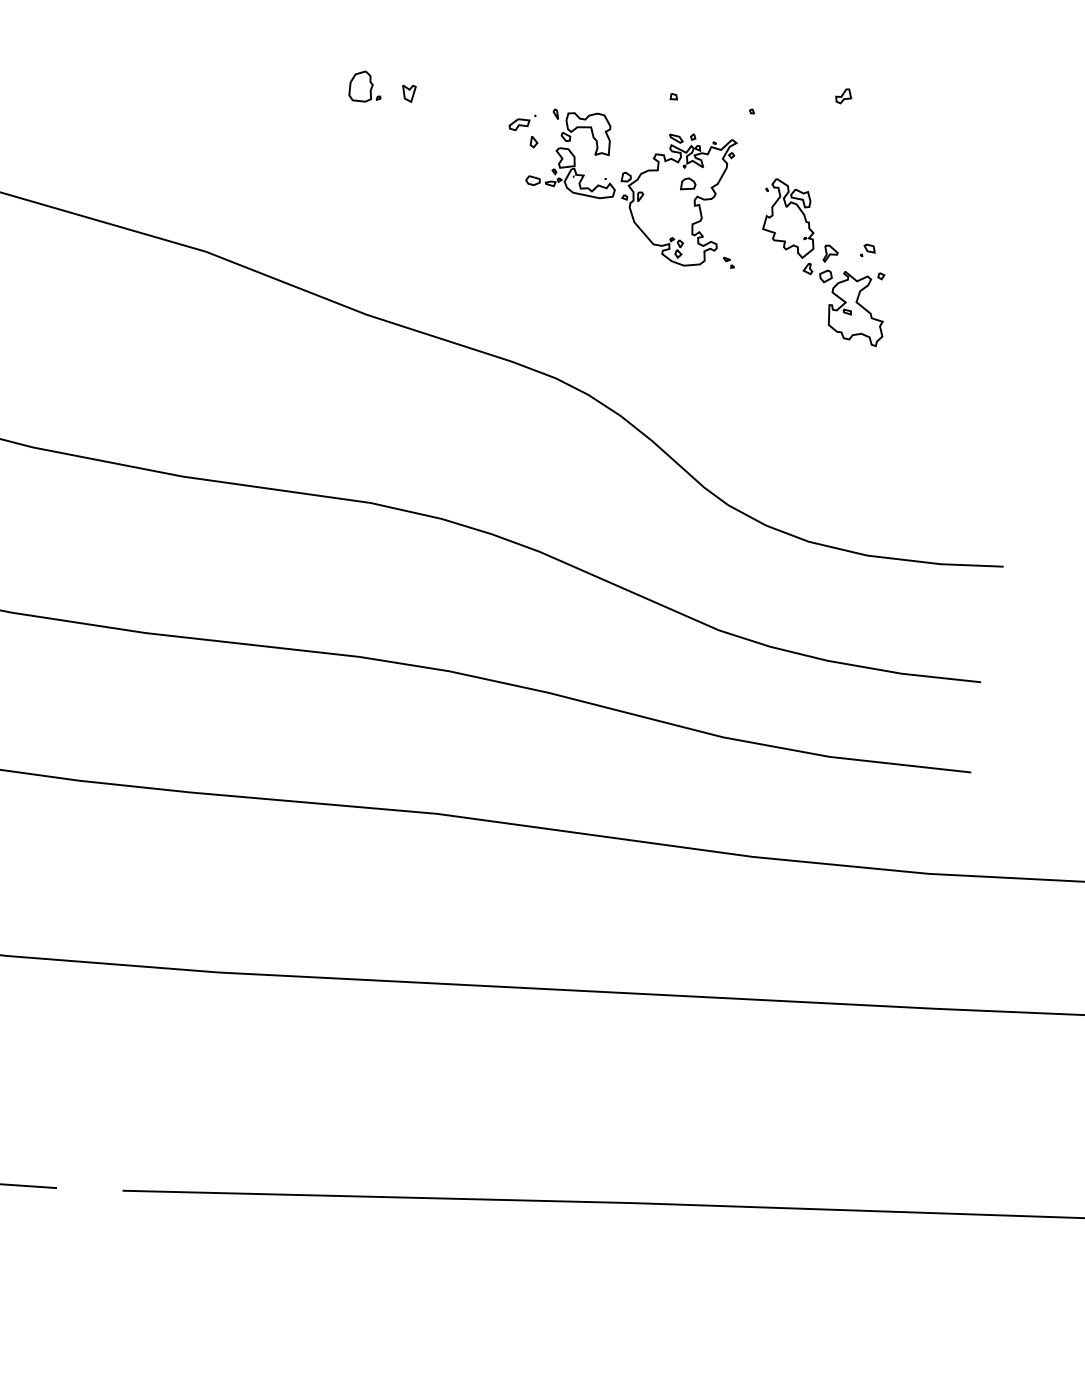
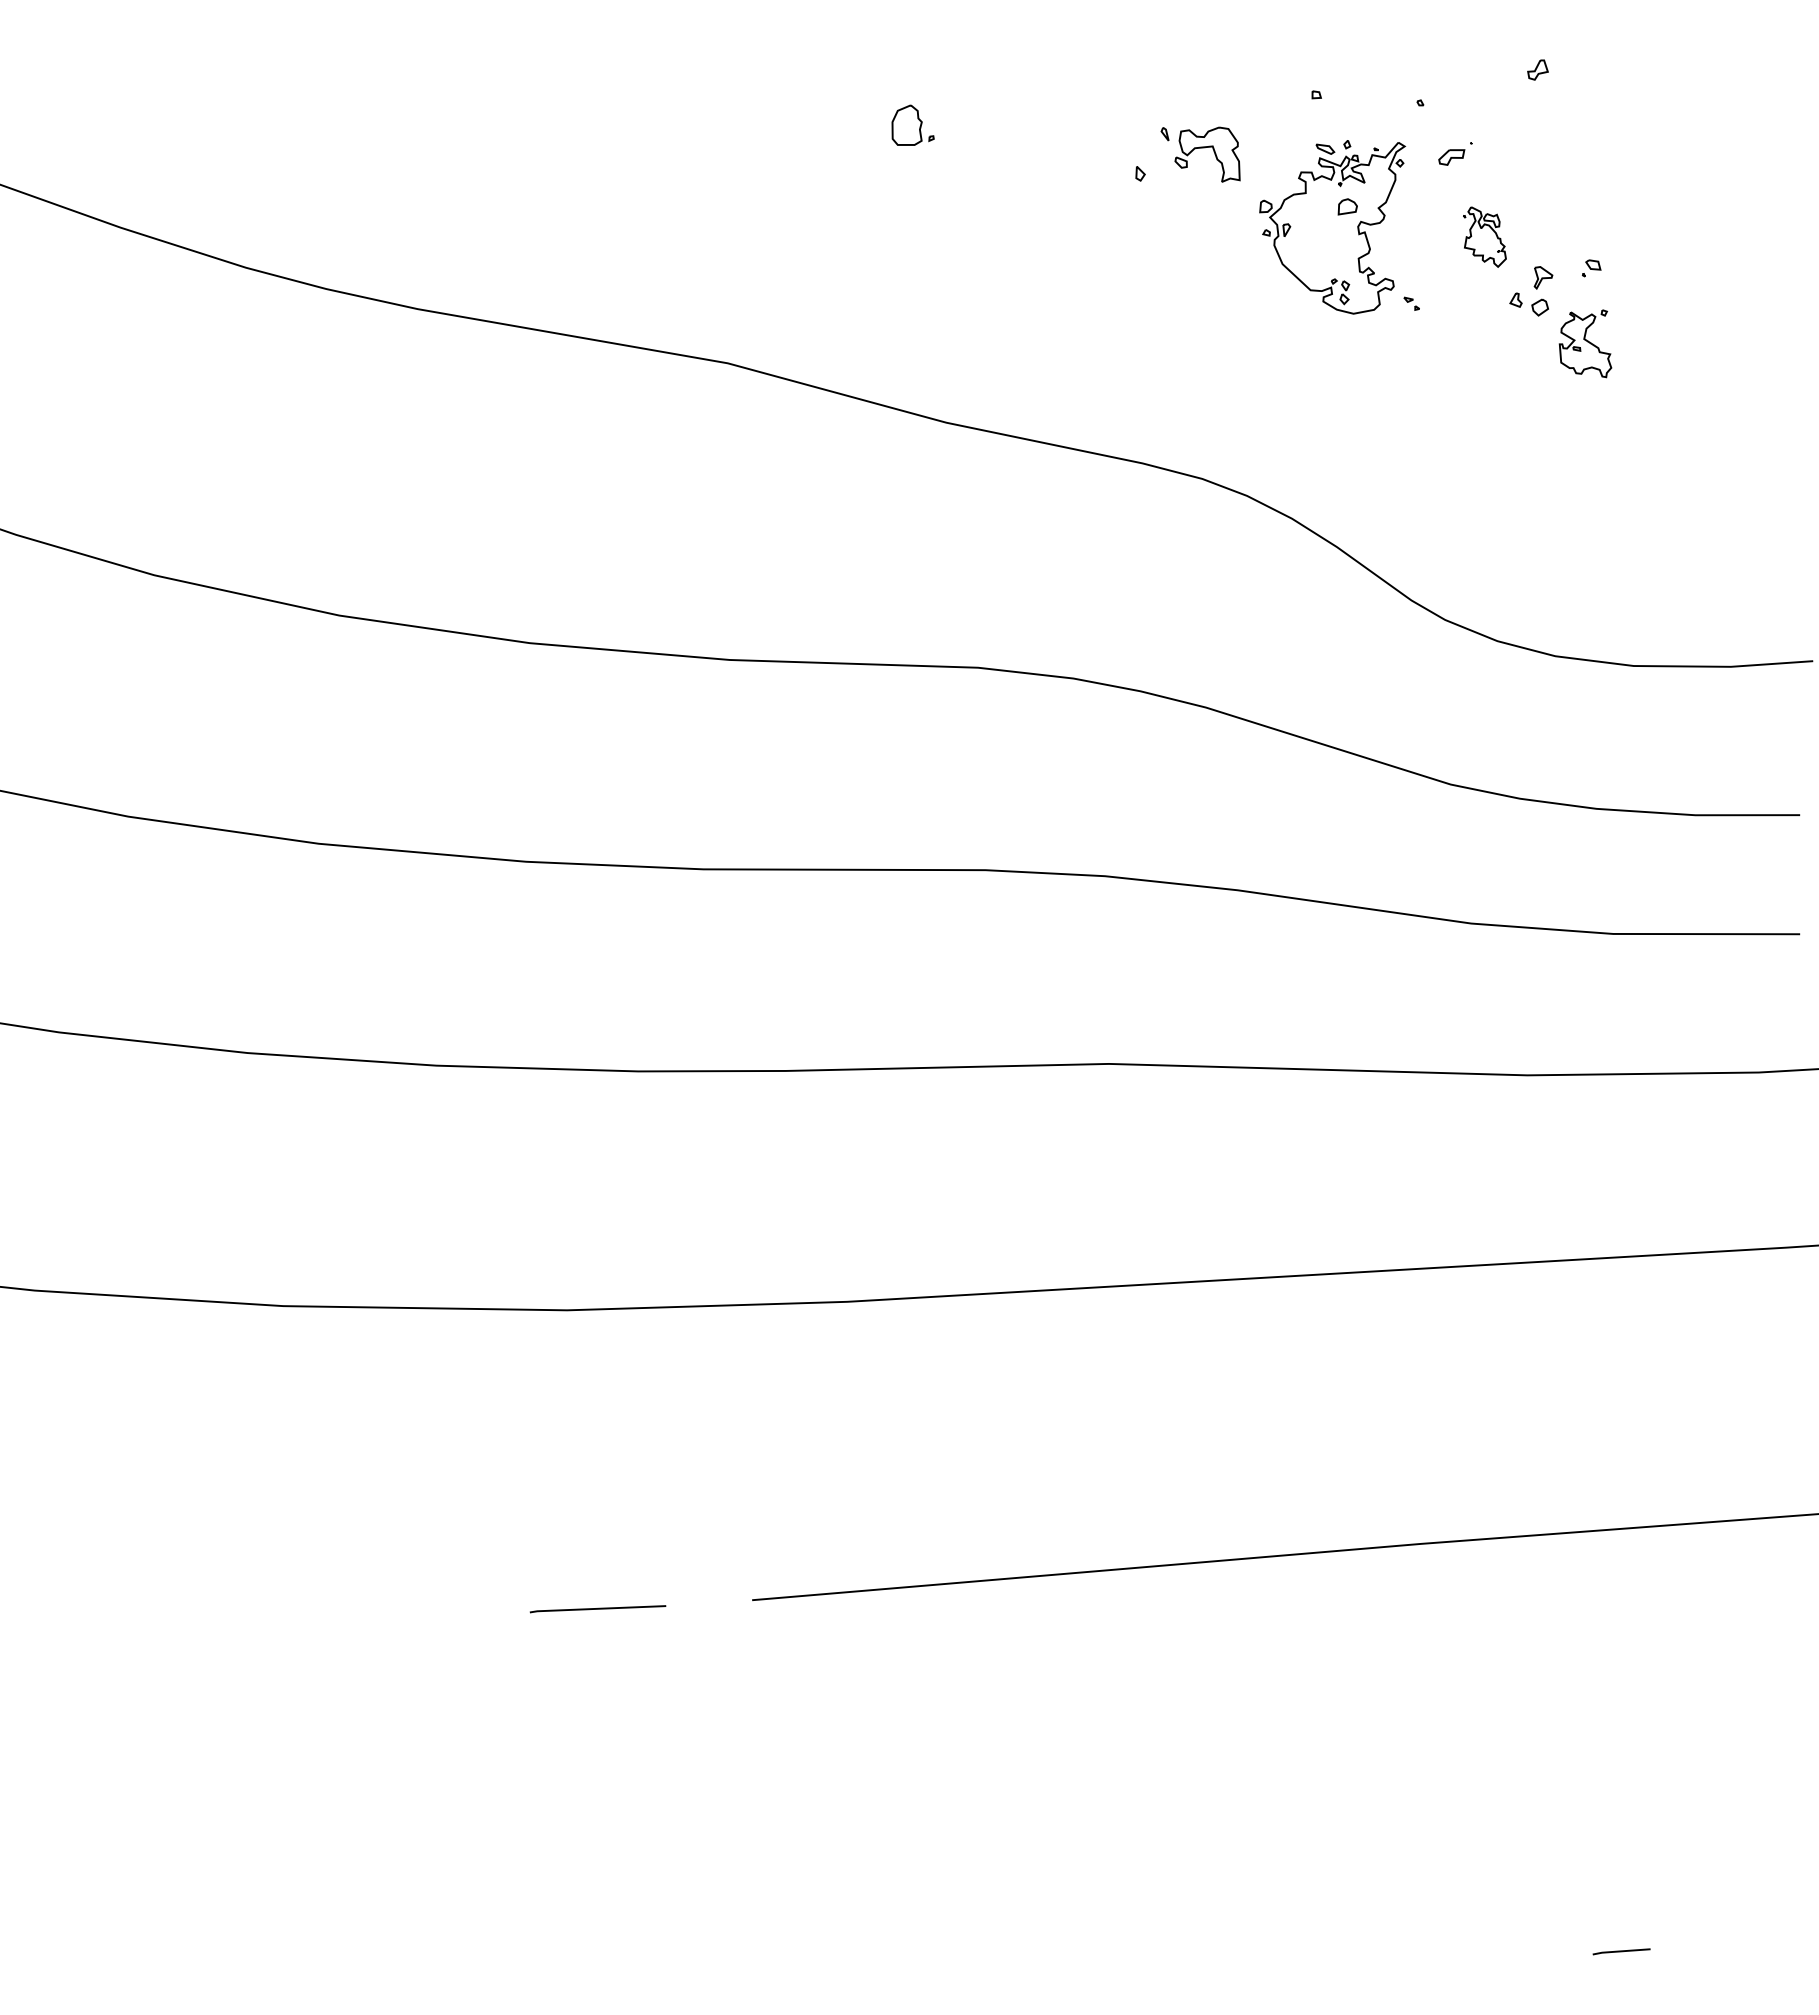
part: (408, 92) -> (969, 127), removed
part: (522, 122) -> (1455, 153), moved
part: (571, 172) -> (1193, 207), removed
part: (789, 217) -> (1484, 236), size x0.6
part: (857, 307) -> (1585, 343), size x0.7

